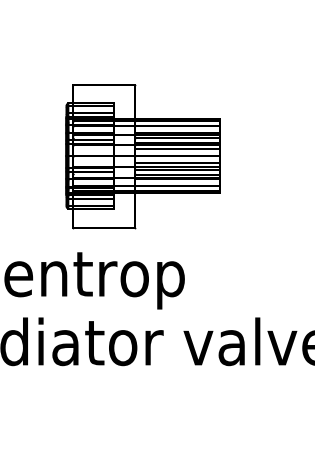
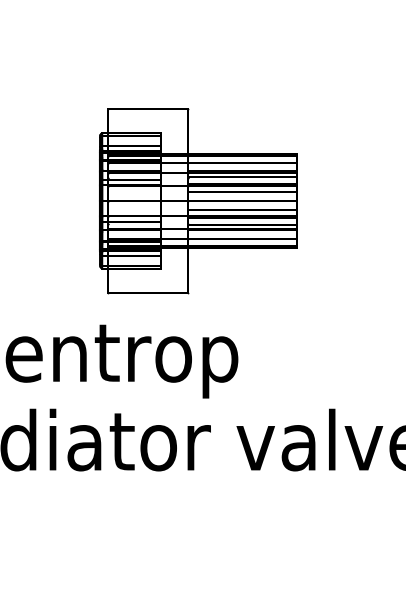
part: (142, 156) -> (197, 201), moved

